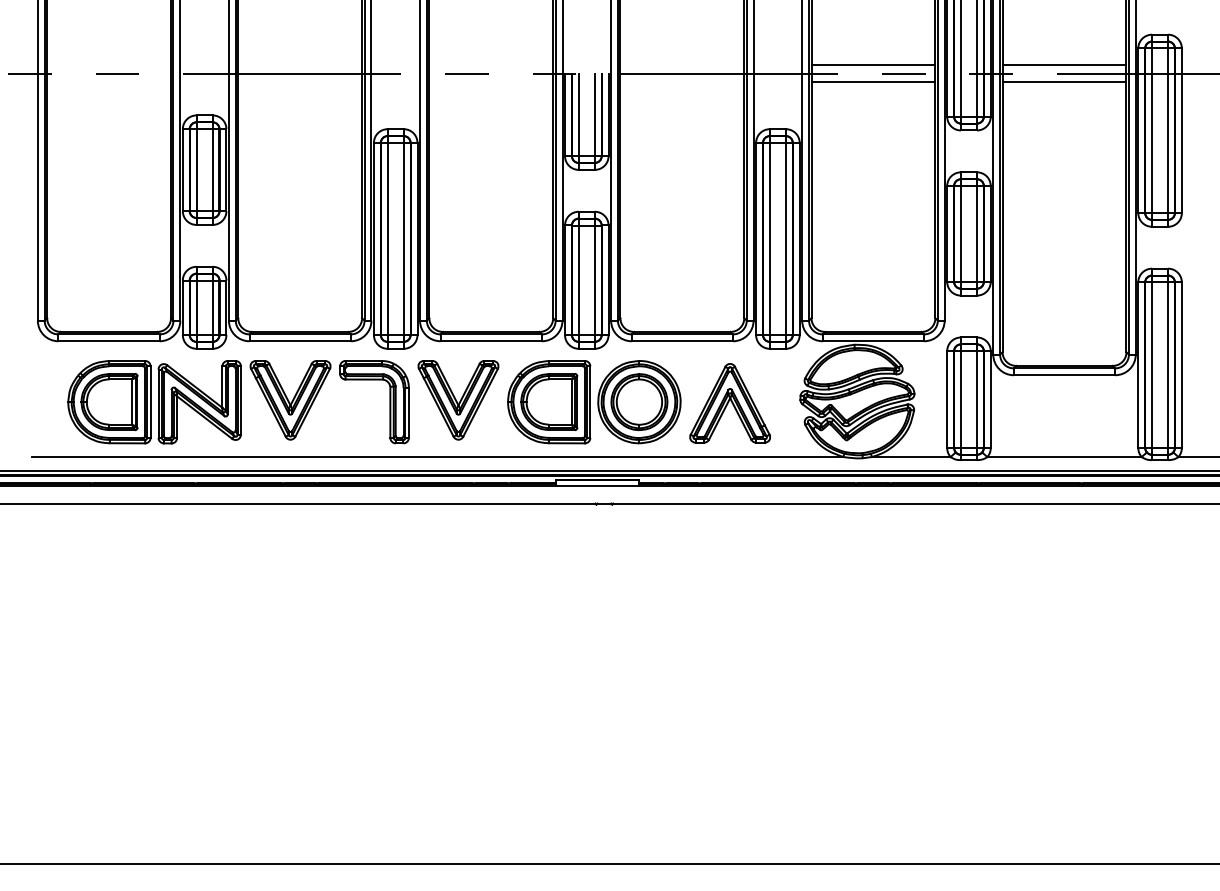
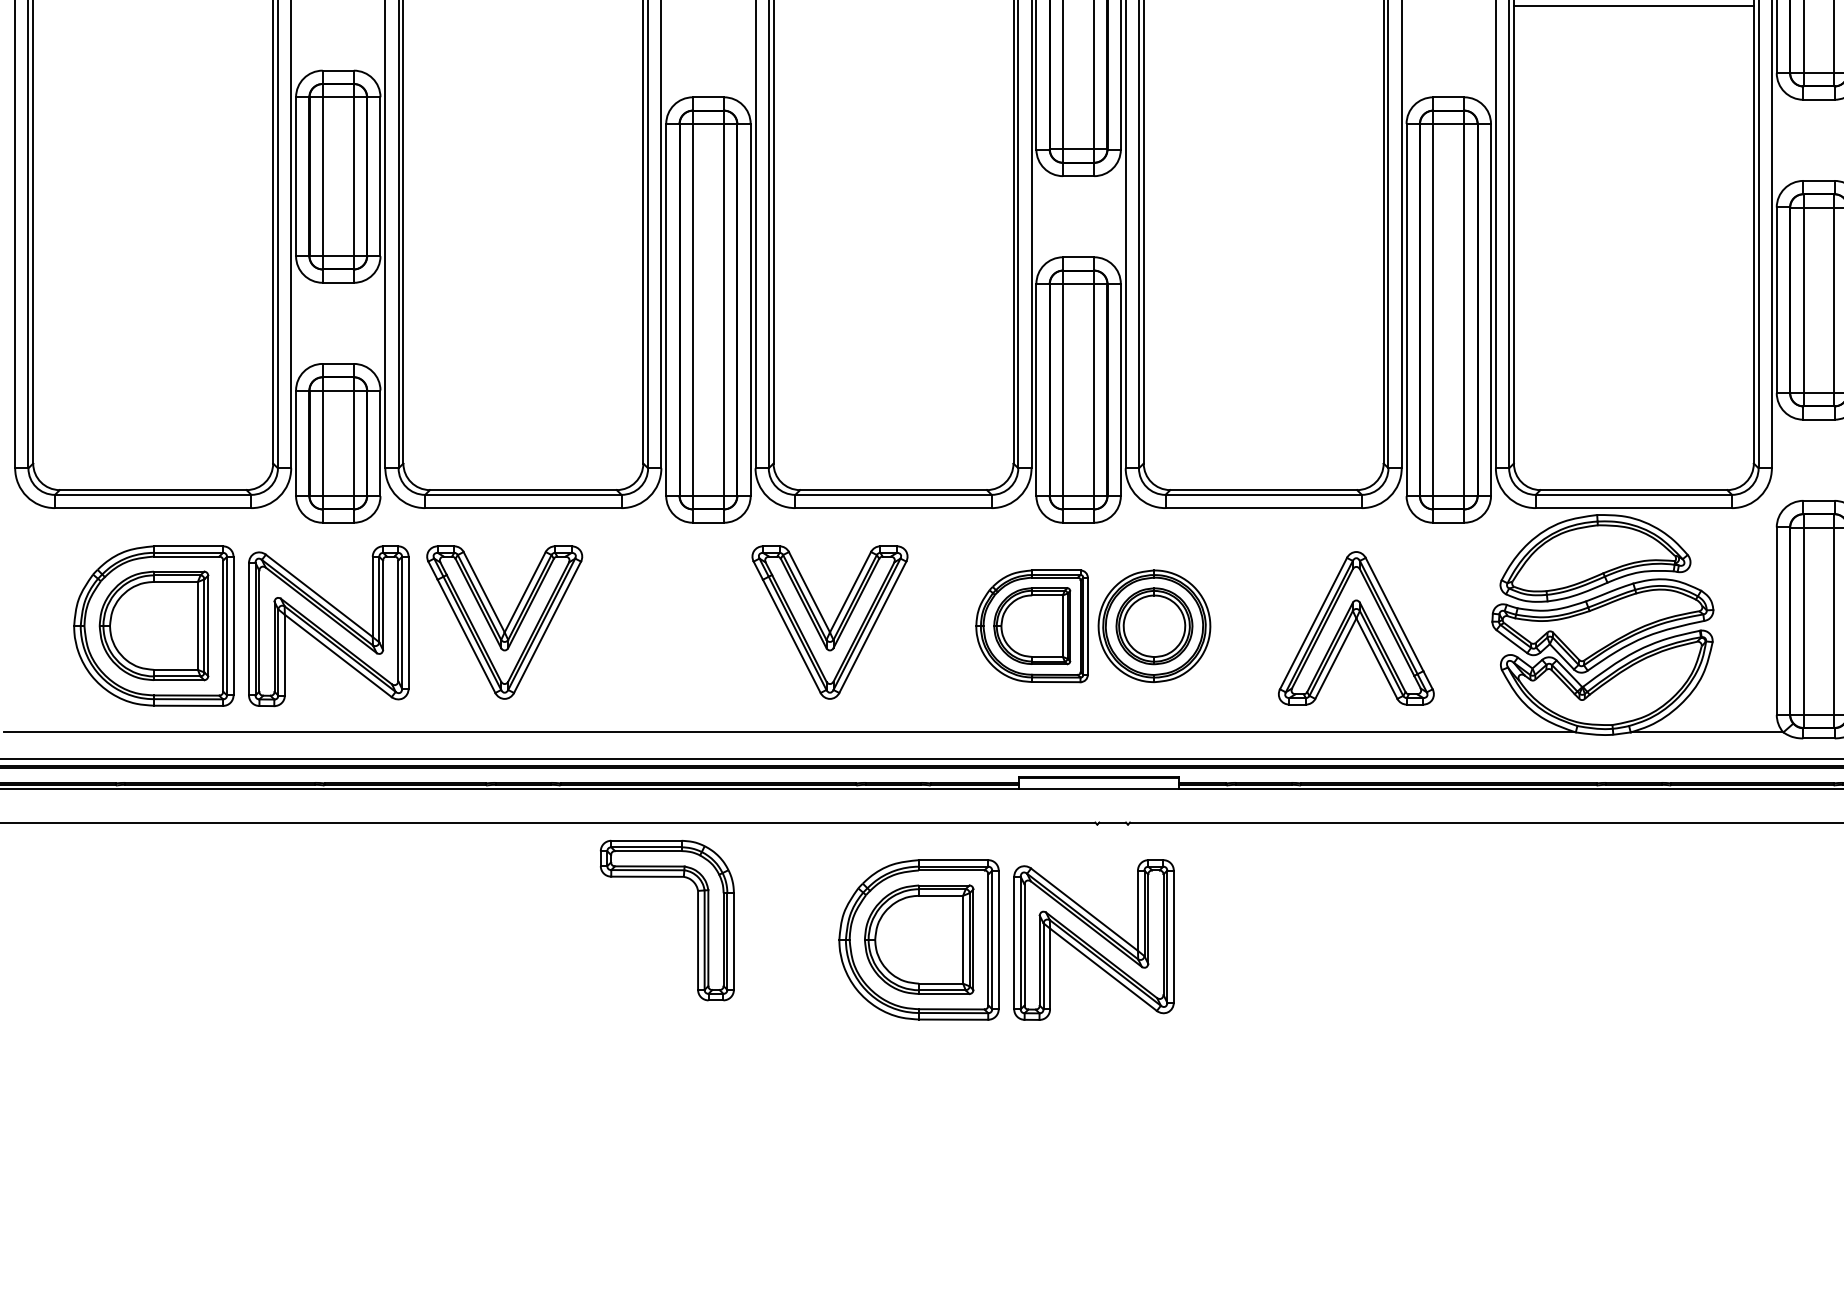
part: (389, 402) -> (696, 921), moved
part: (594, 402) -> (1093, 626), size x0.7
part: (549, 564) -> (1006, 940), added

